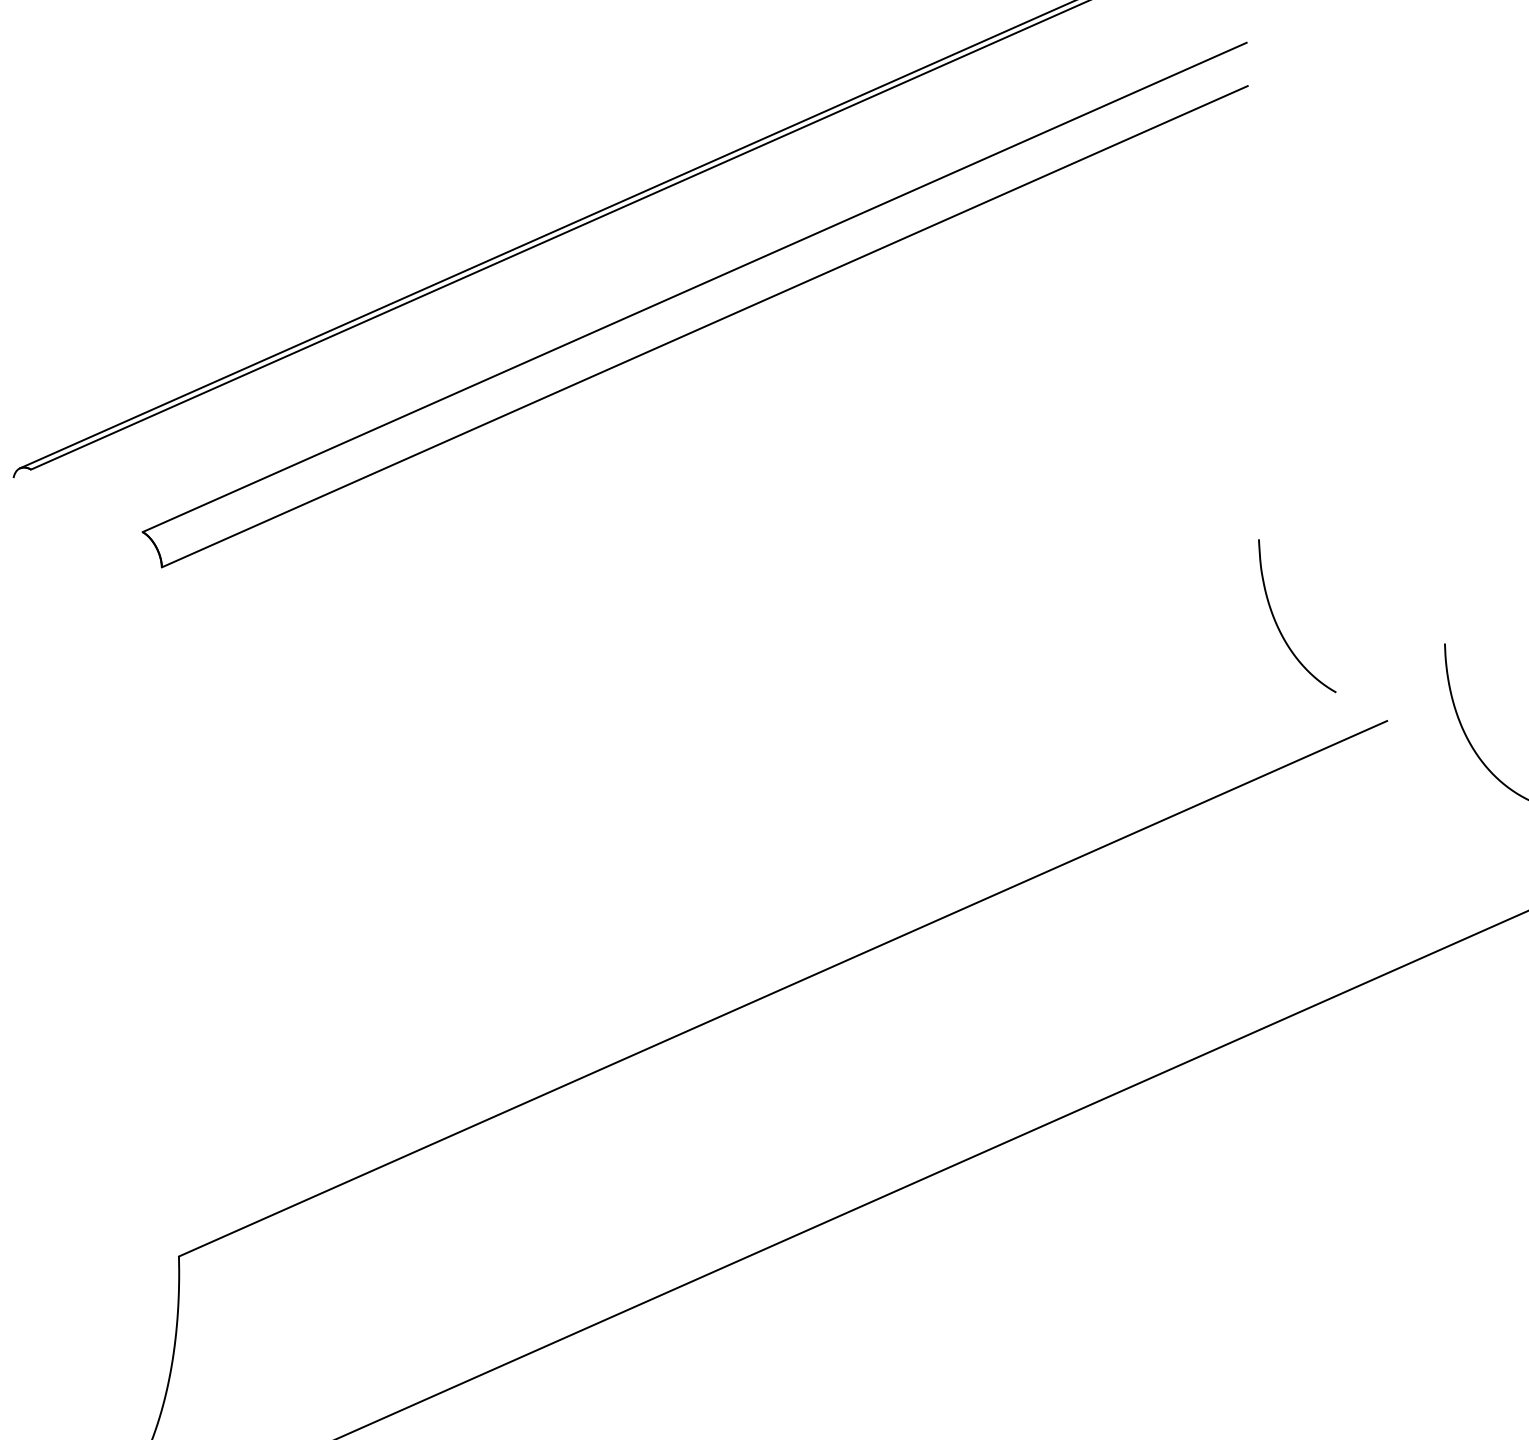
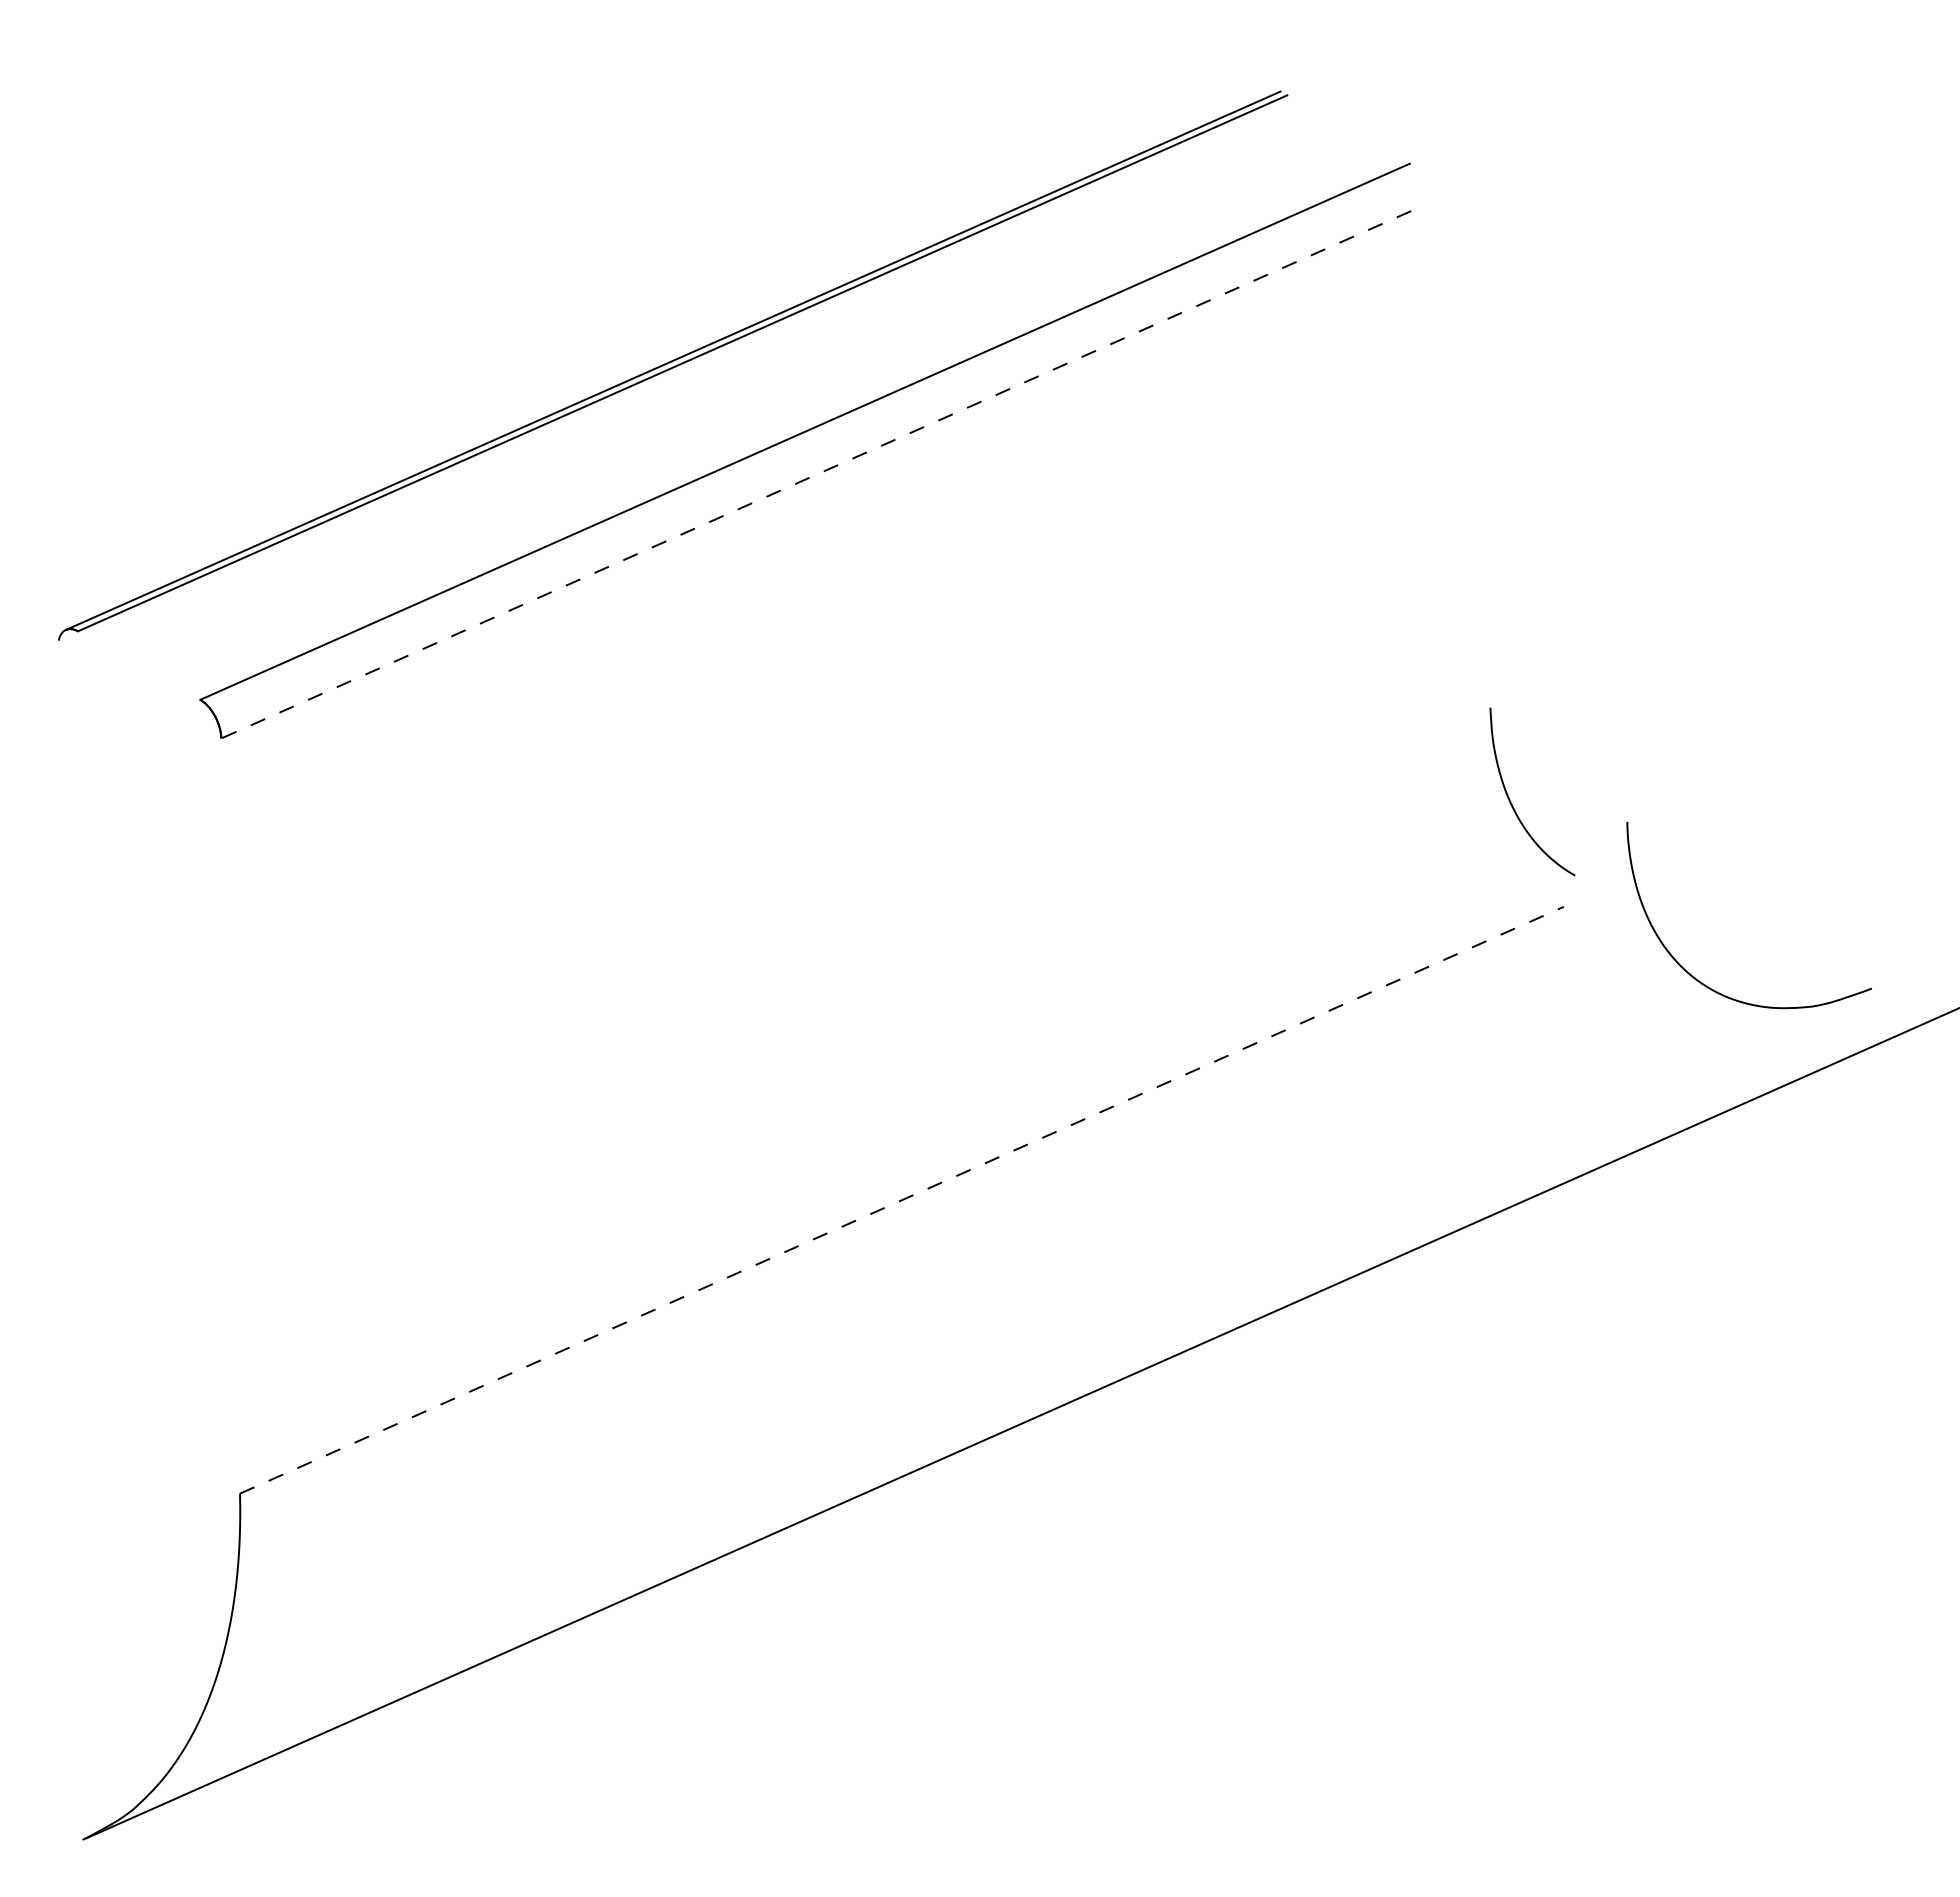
line: (705, 326) -> (816, 474), solid -> dashed
curve: (1278, 624) -> (1511, 801), moved
line: (783, 989) -> (902, 1200), solid -> dashed

